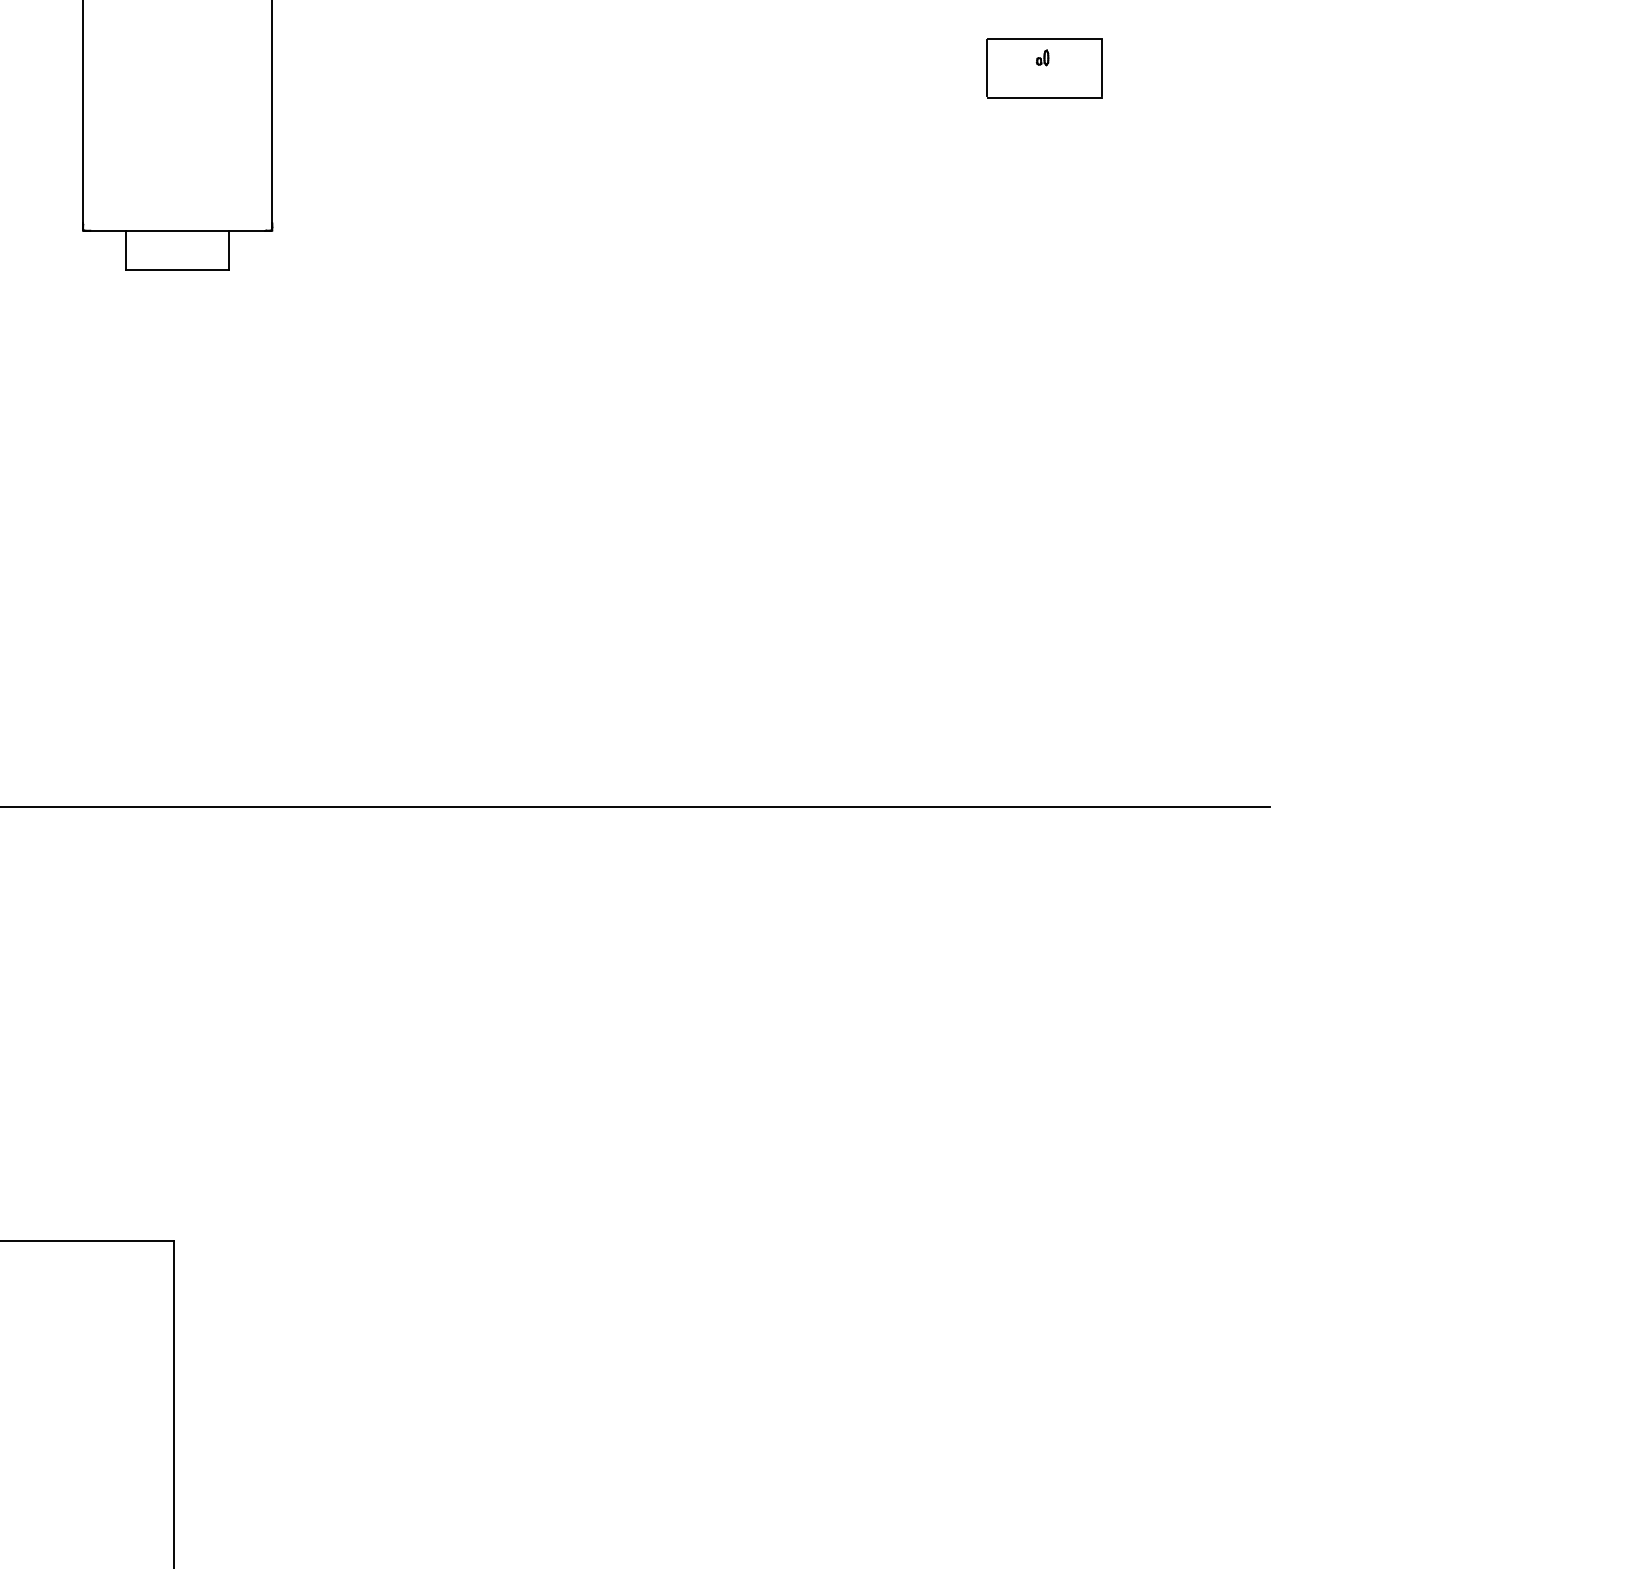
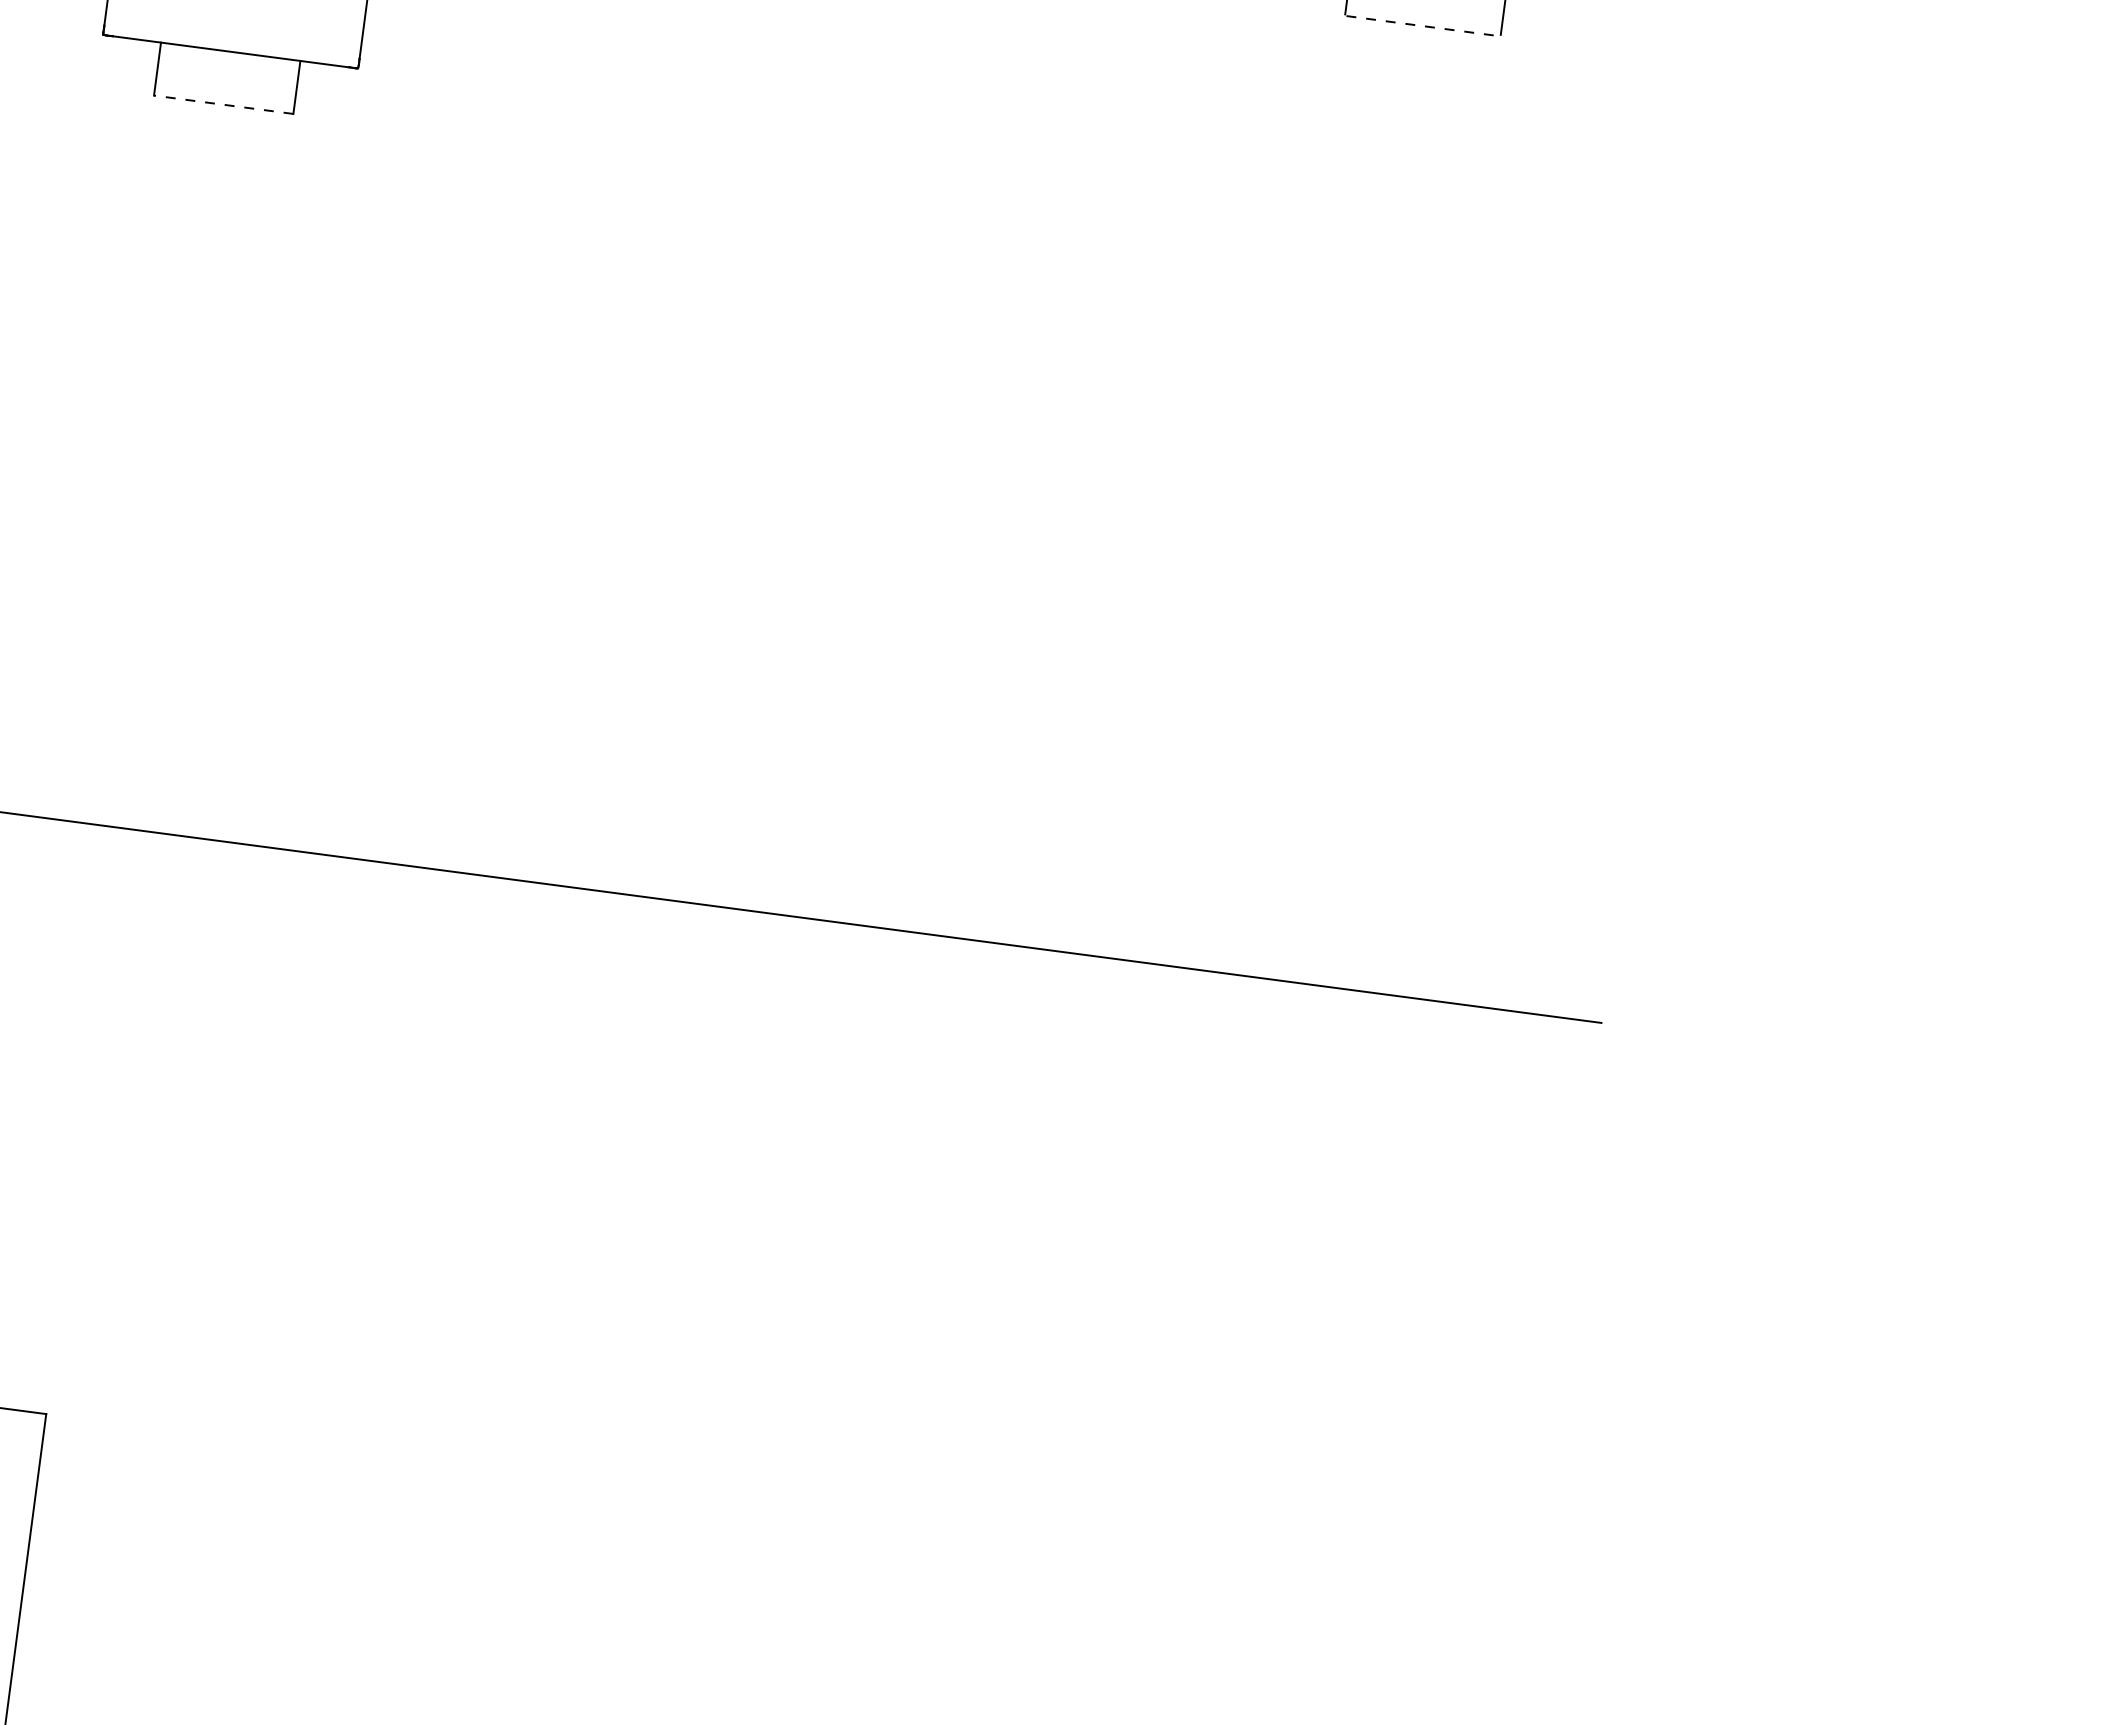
line: (1045, 97) -> (1424, 26), solid -> dashed
line: (177, 270) -> (223, 105), solid -> dashed

